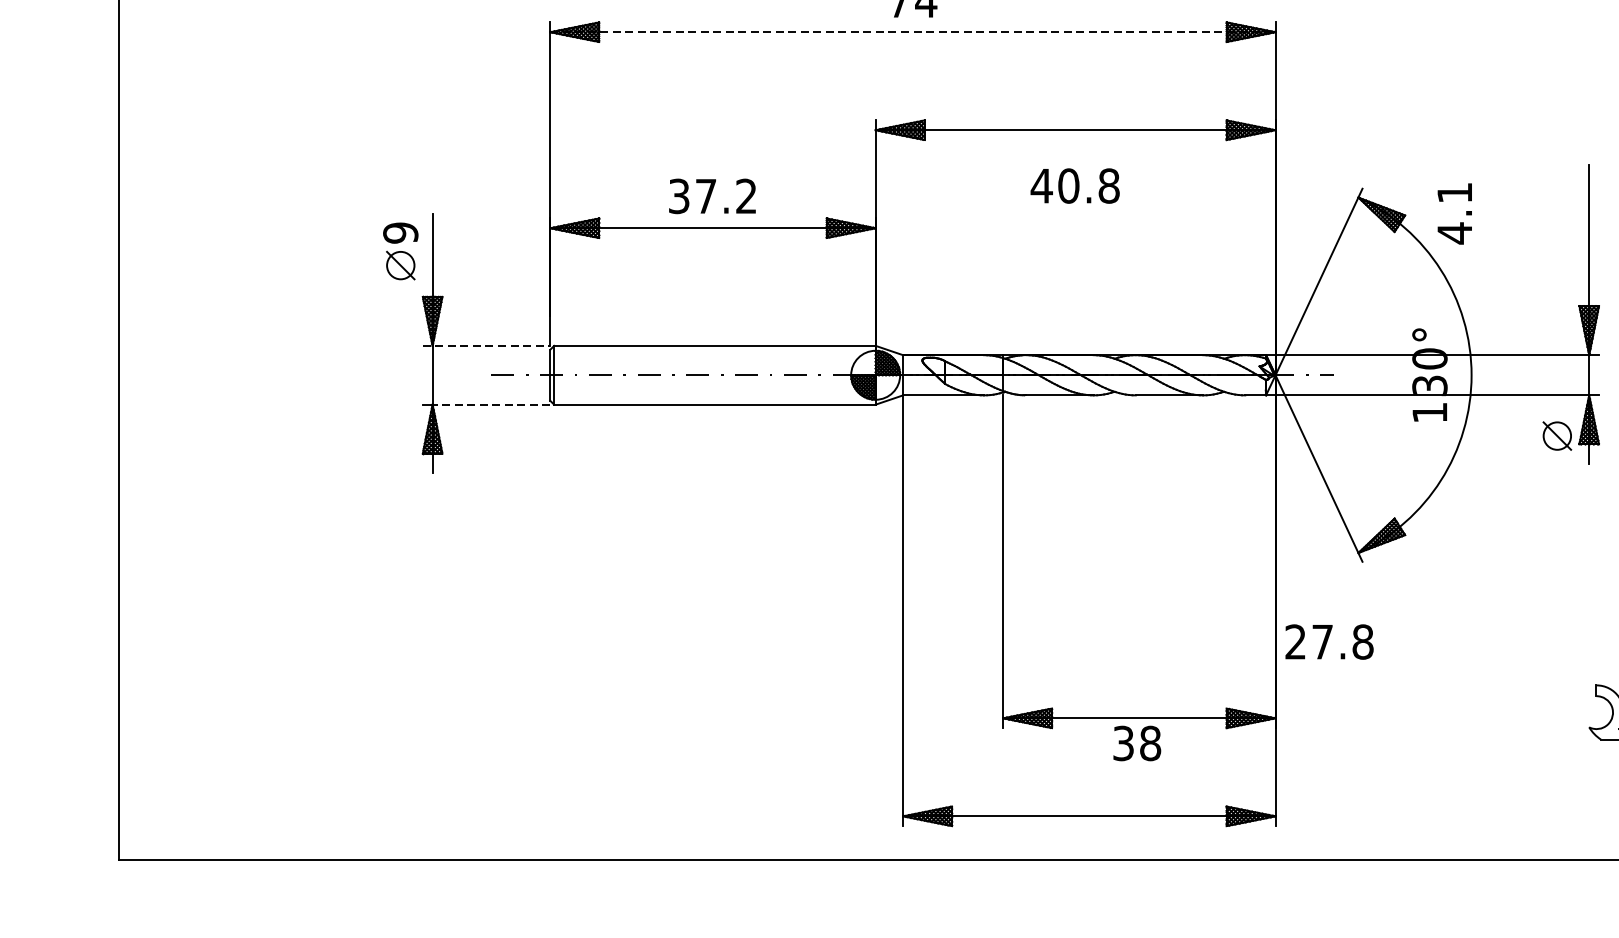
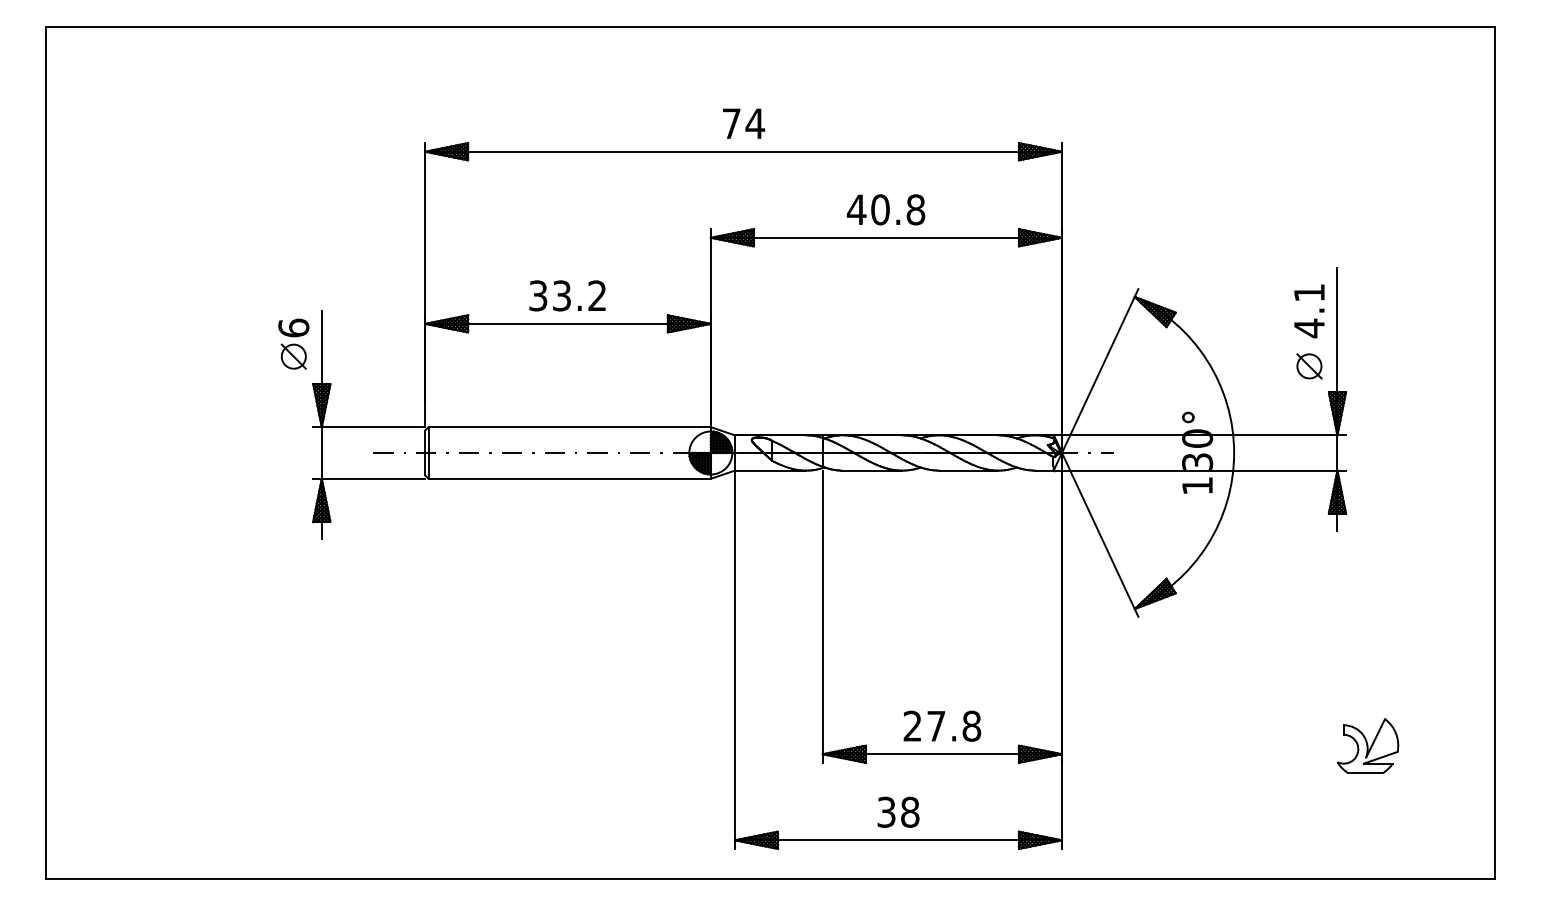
line: (913, 31) -> (744, 151), dashed -> solid
text: (1075, 185) -> (886, 209), moved
text: (705, 195) -> (561, 295), 37.2 -> 33.2
text: (1454, 214) -> (1309, 311), moved
text: (400, 232) -> (293, 327), 9 -> 6
line: (486, 346) -> (369, 427), dashed -> solid
line: (491, 404) -> (373, 478), dashed -> solid
part: (1557, 436) -> (1309, 366), moved
text: (1329, 641) -> (942, 725), moved
text: (1137, 742) -> (898, 811), moved

